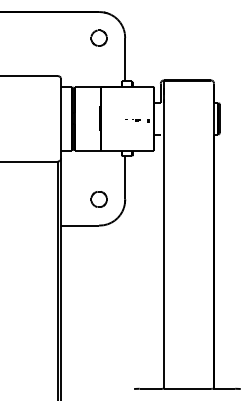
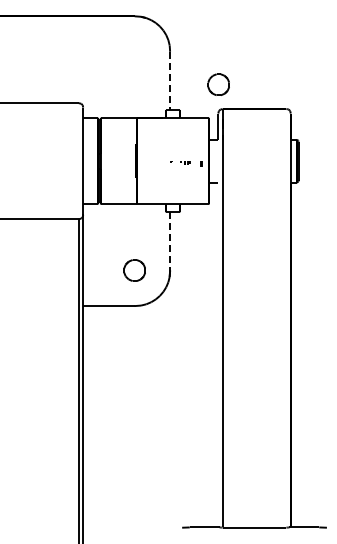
part: (98, 37) -> (218, 84), moved
line: (125, 60) -> (170, 81), solid -> dashed
line: (125, 178) -> (170, 241), solid -> dashed

